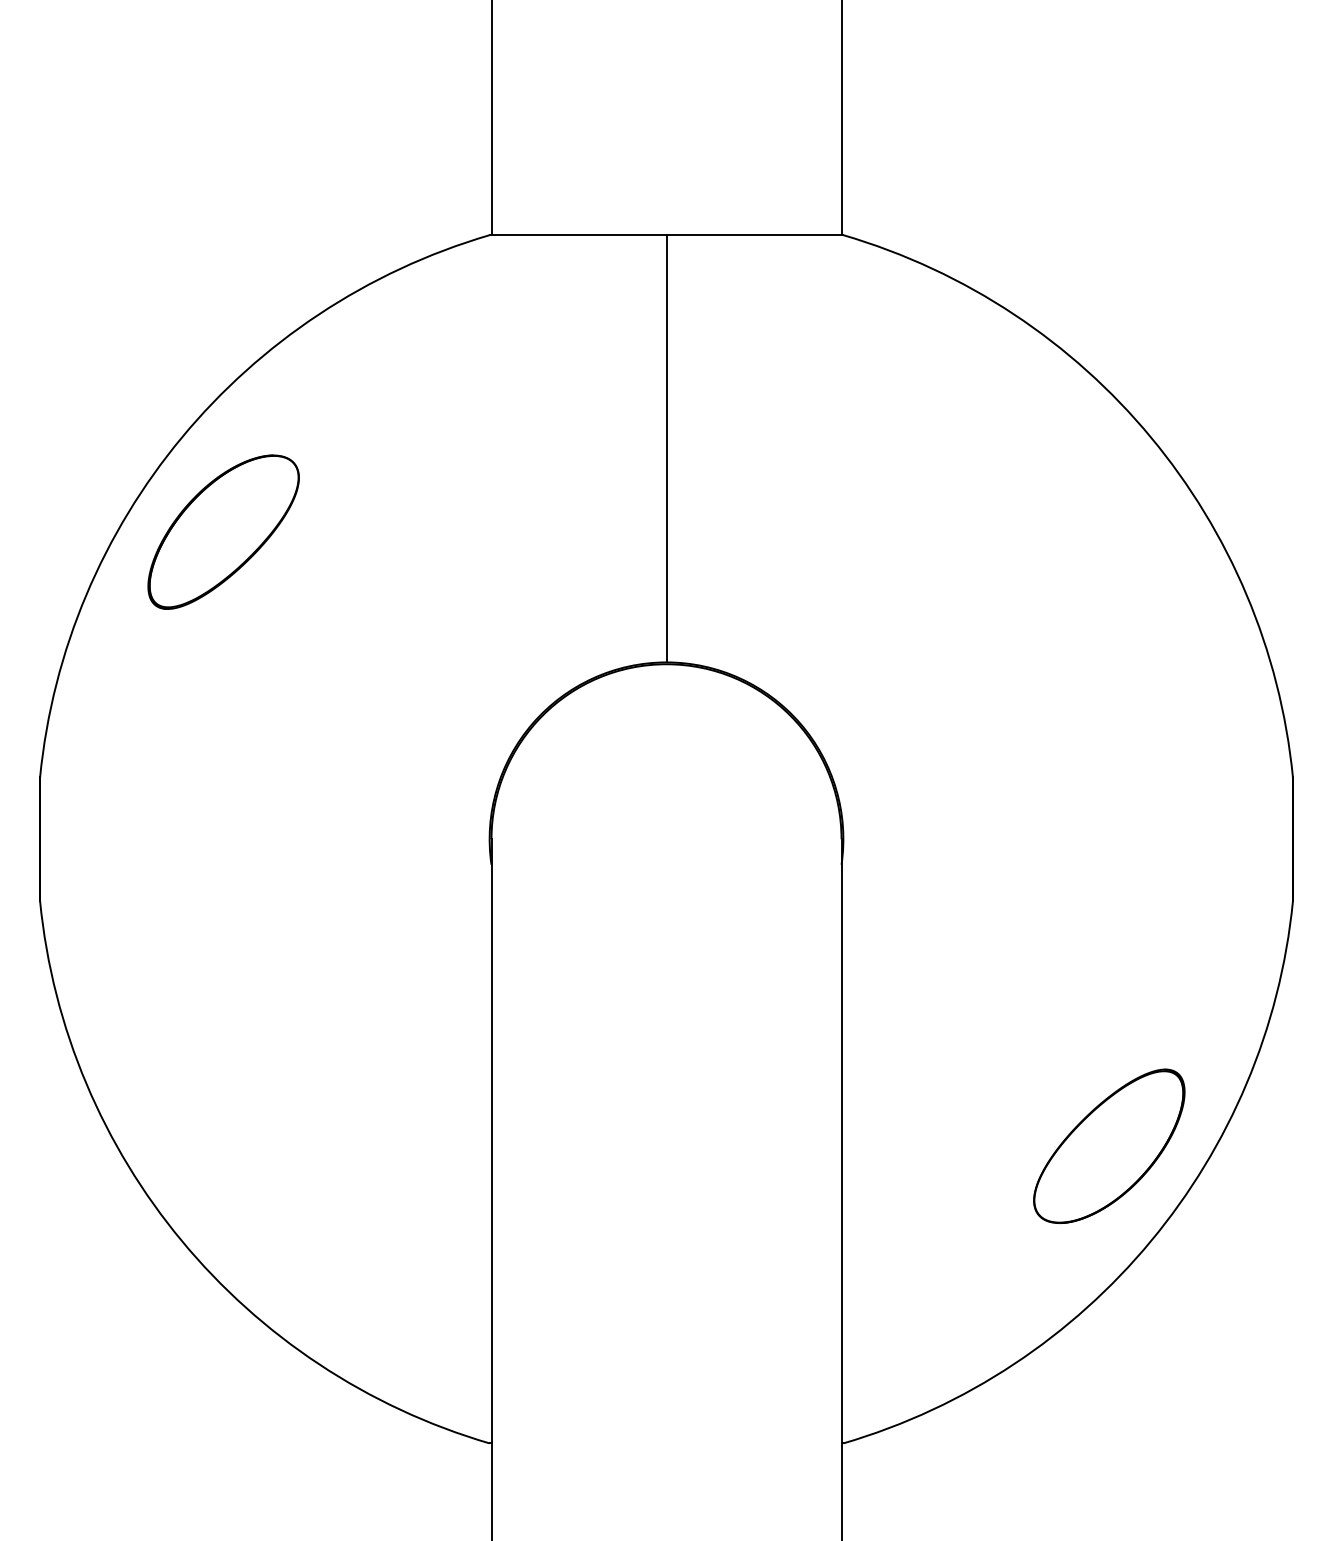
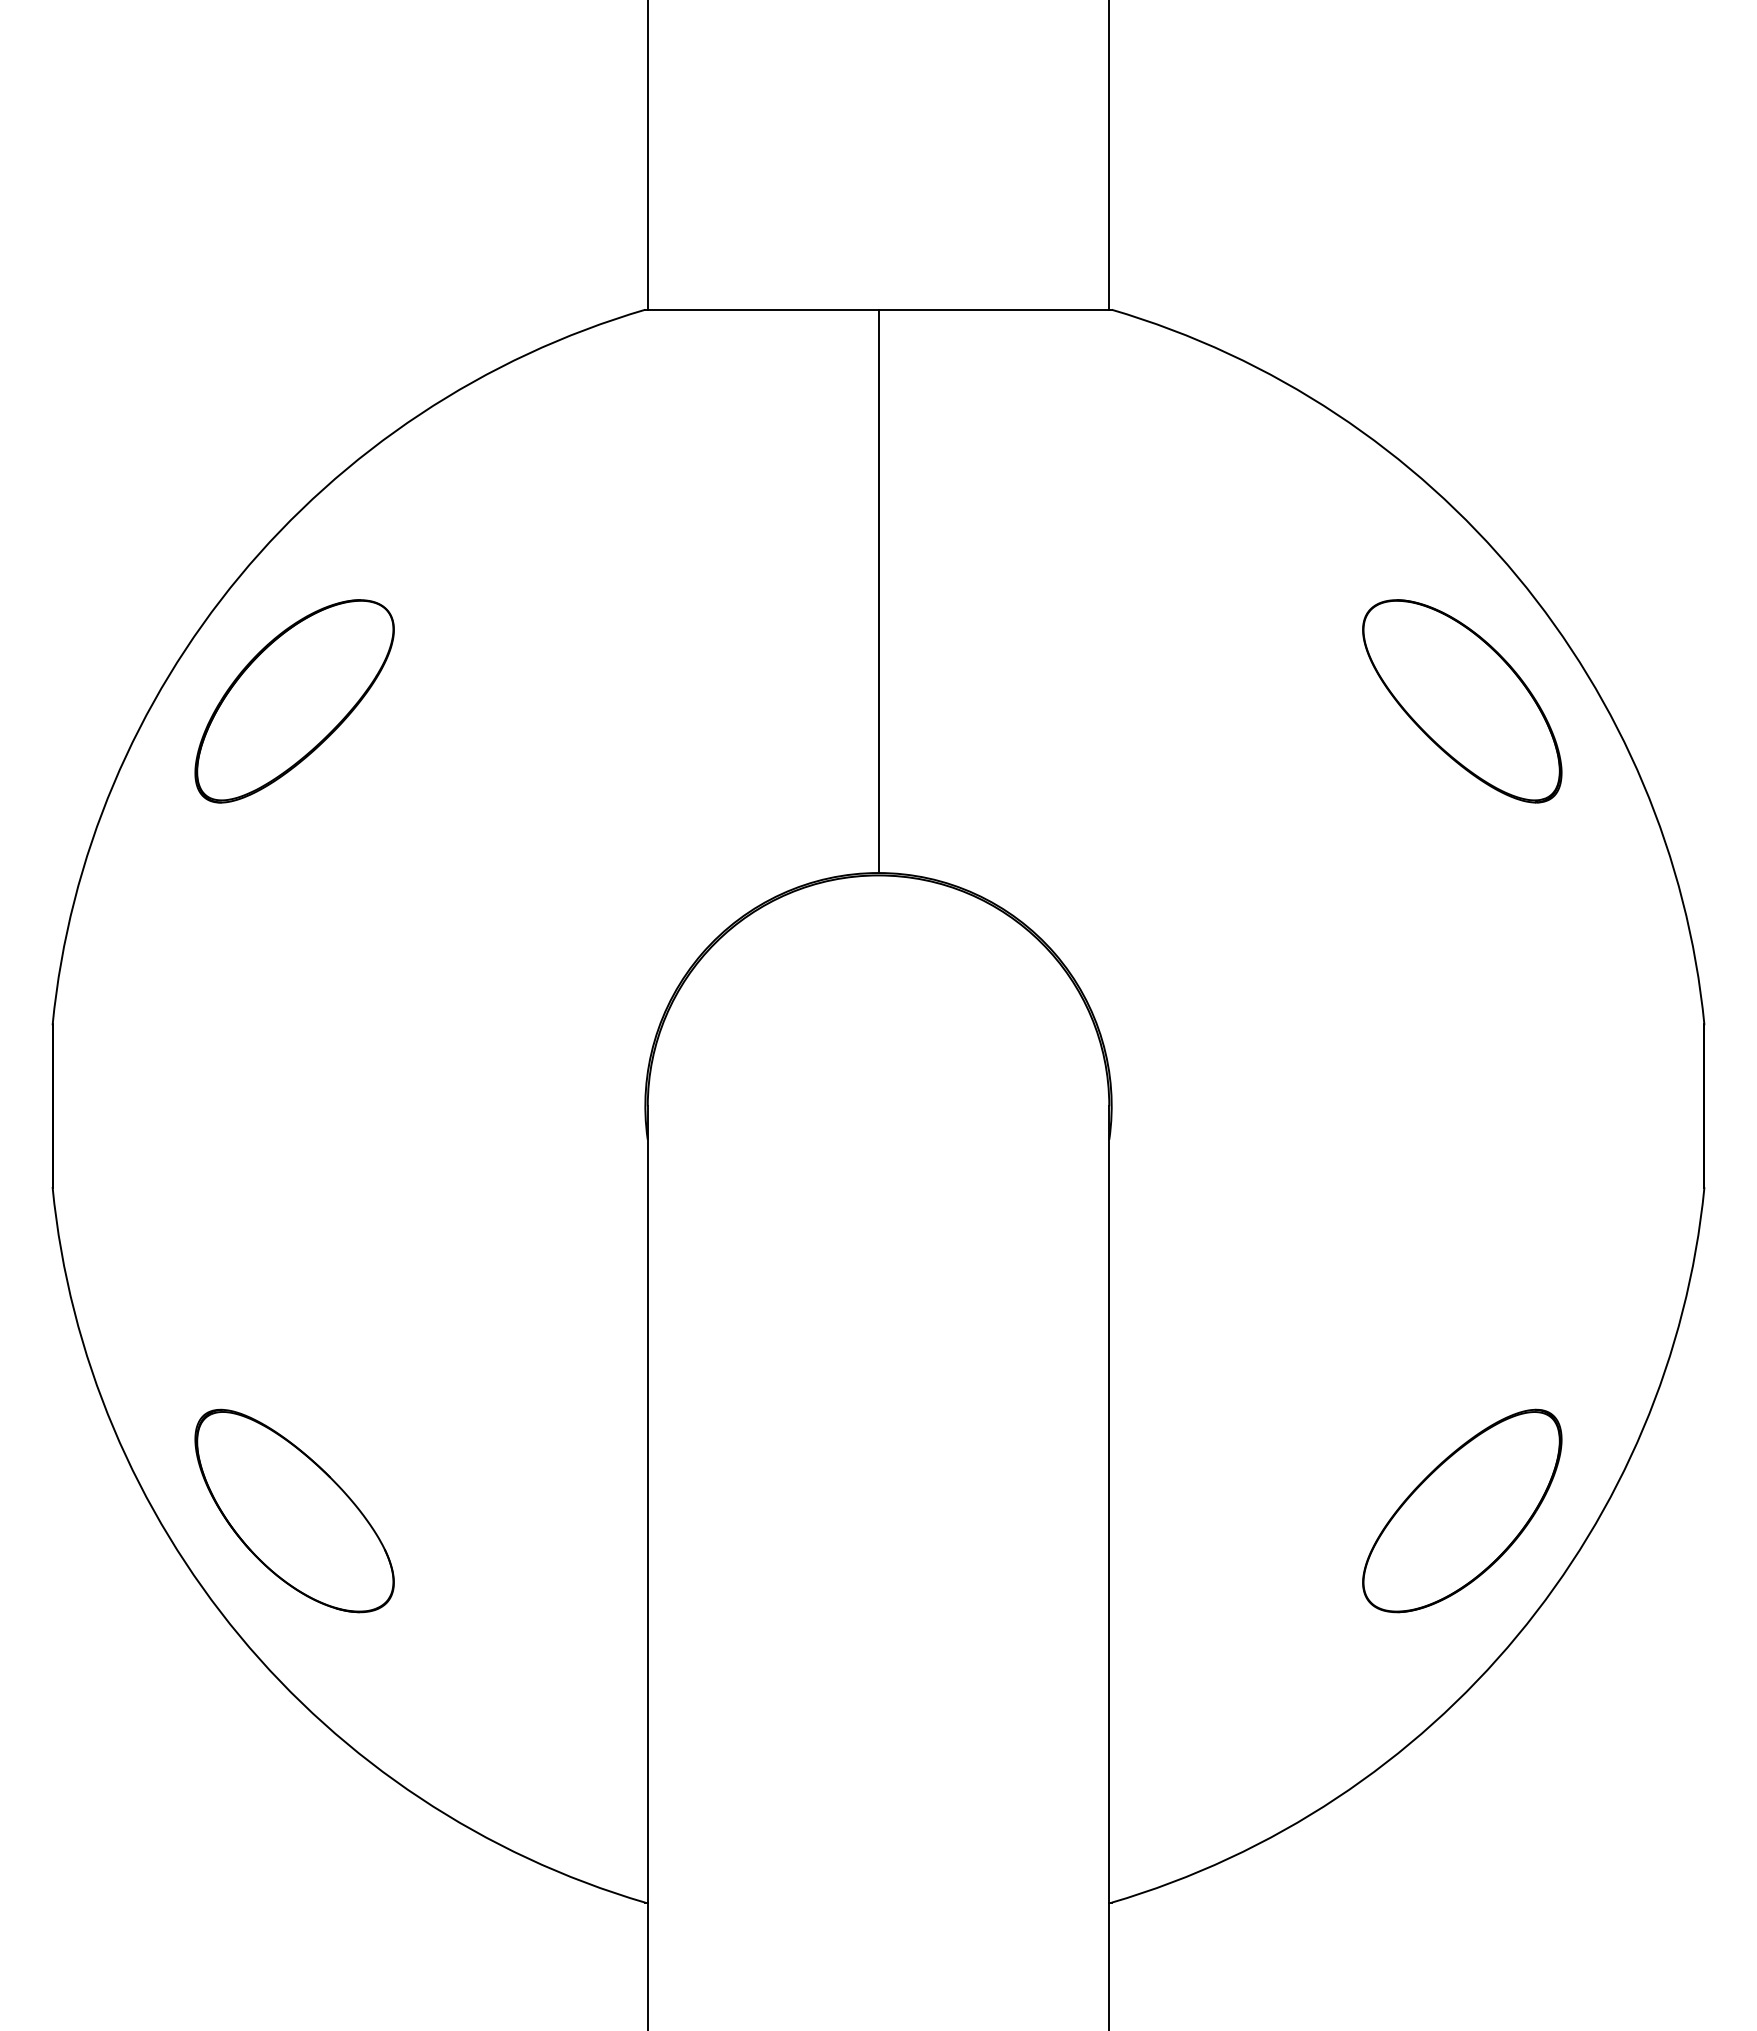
part: (1109, 532) -> (1462, 701), added
part: (223, 1145) -> (294, 1510), added

